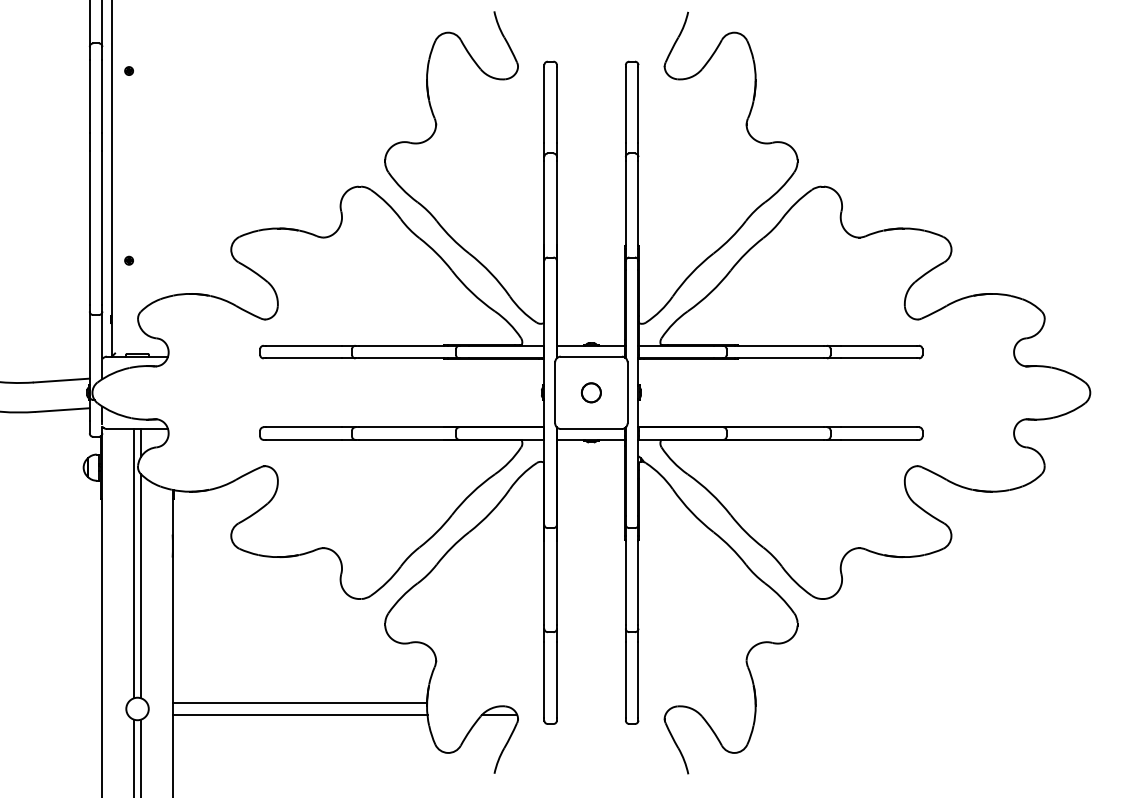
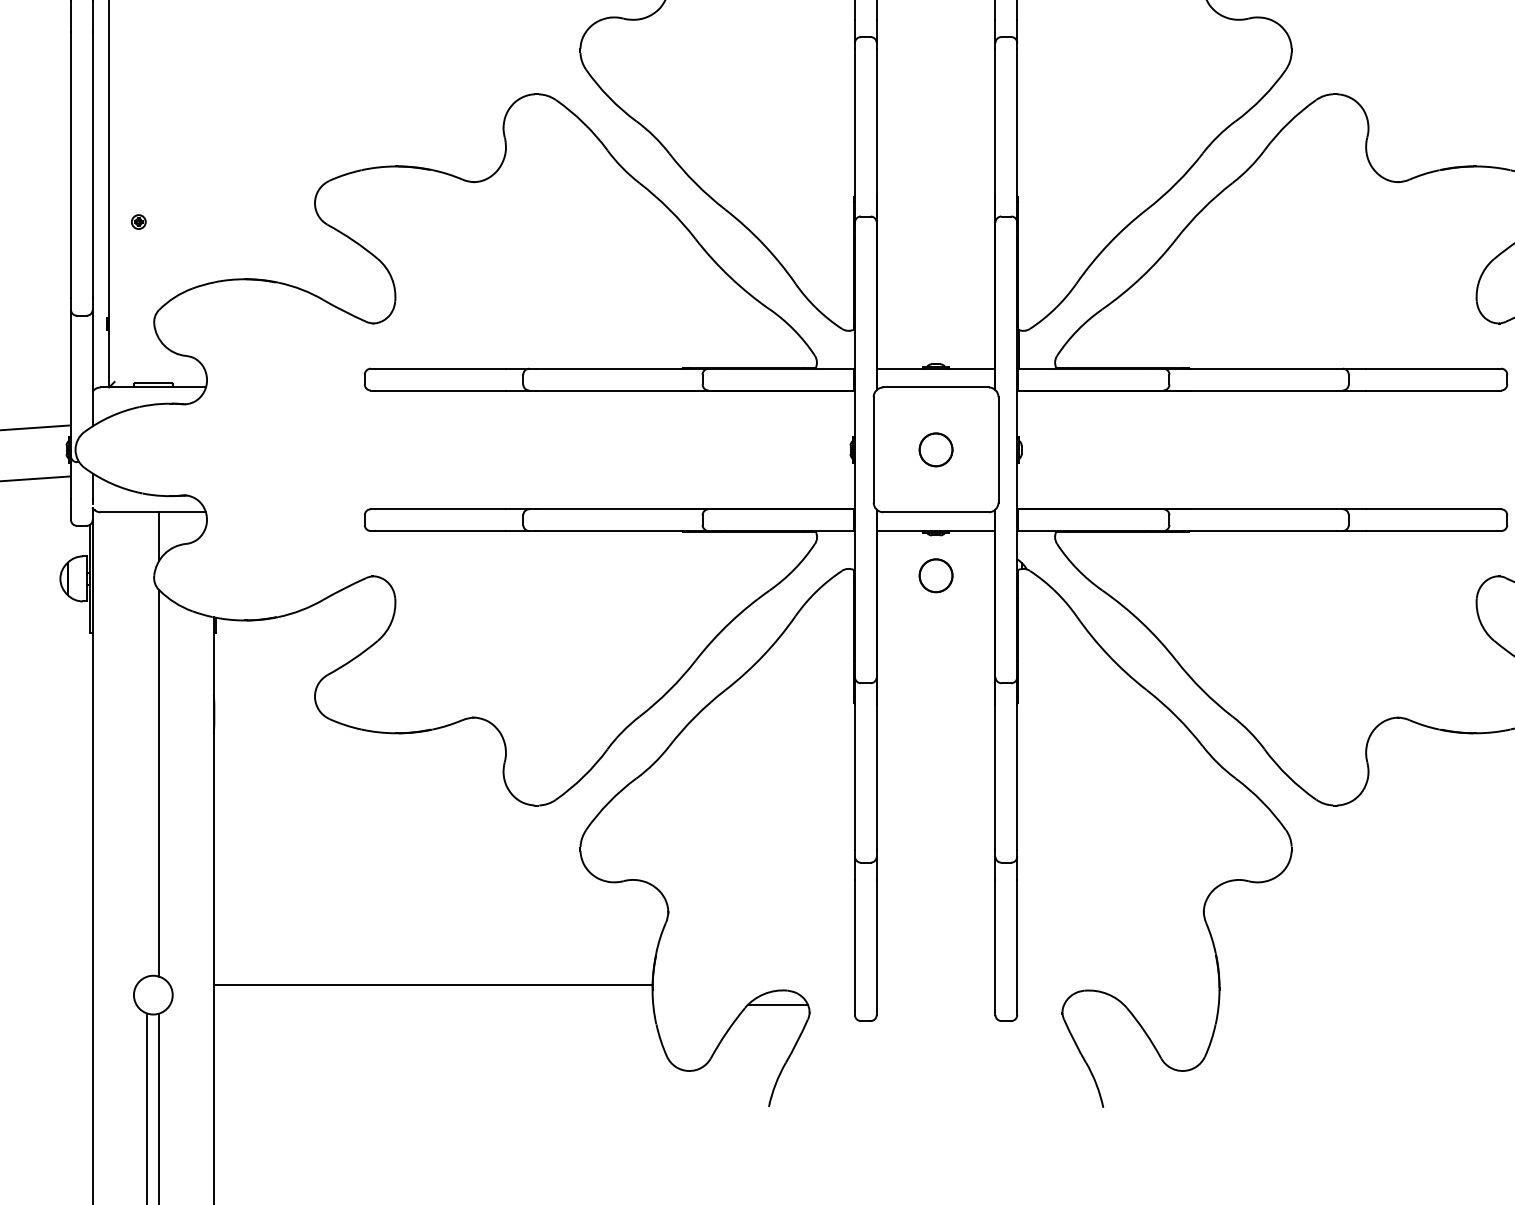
circle: (591, 465) -> (936, 575), added
line: (134, 563) -> (148, 744), removed
line: (299, 714) -> (432, 1004), removed

